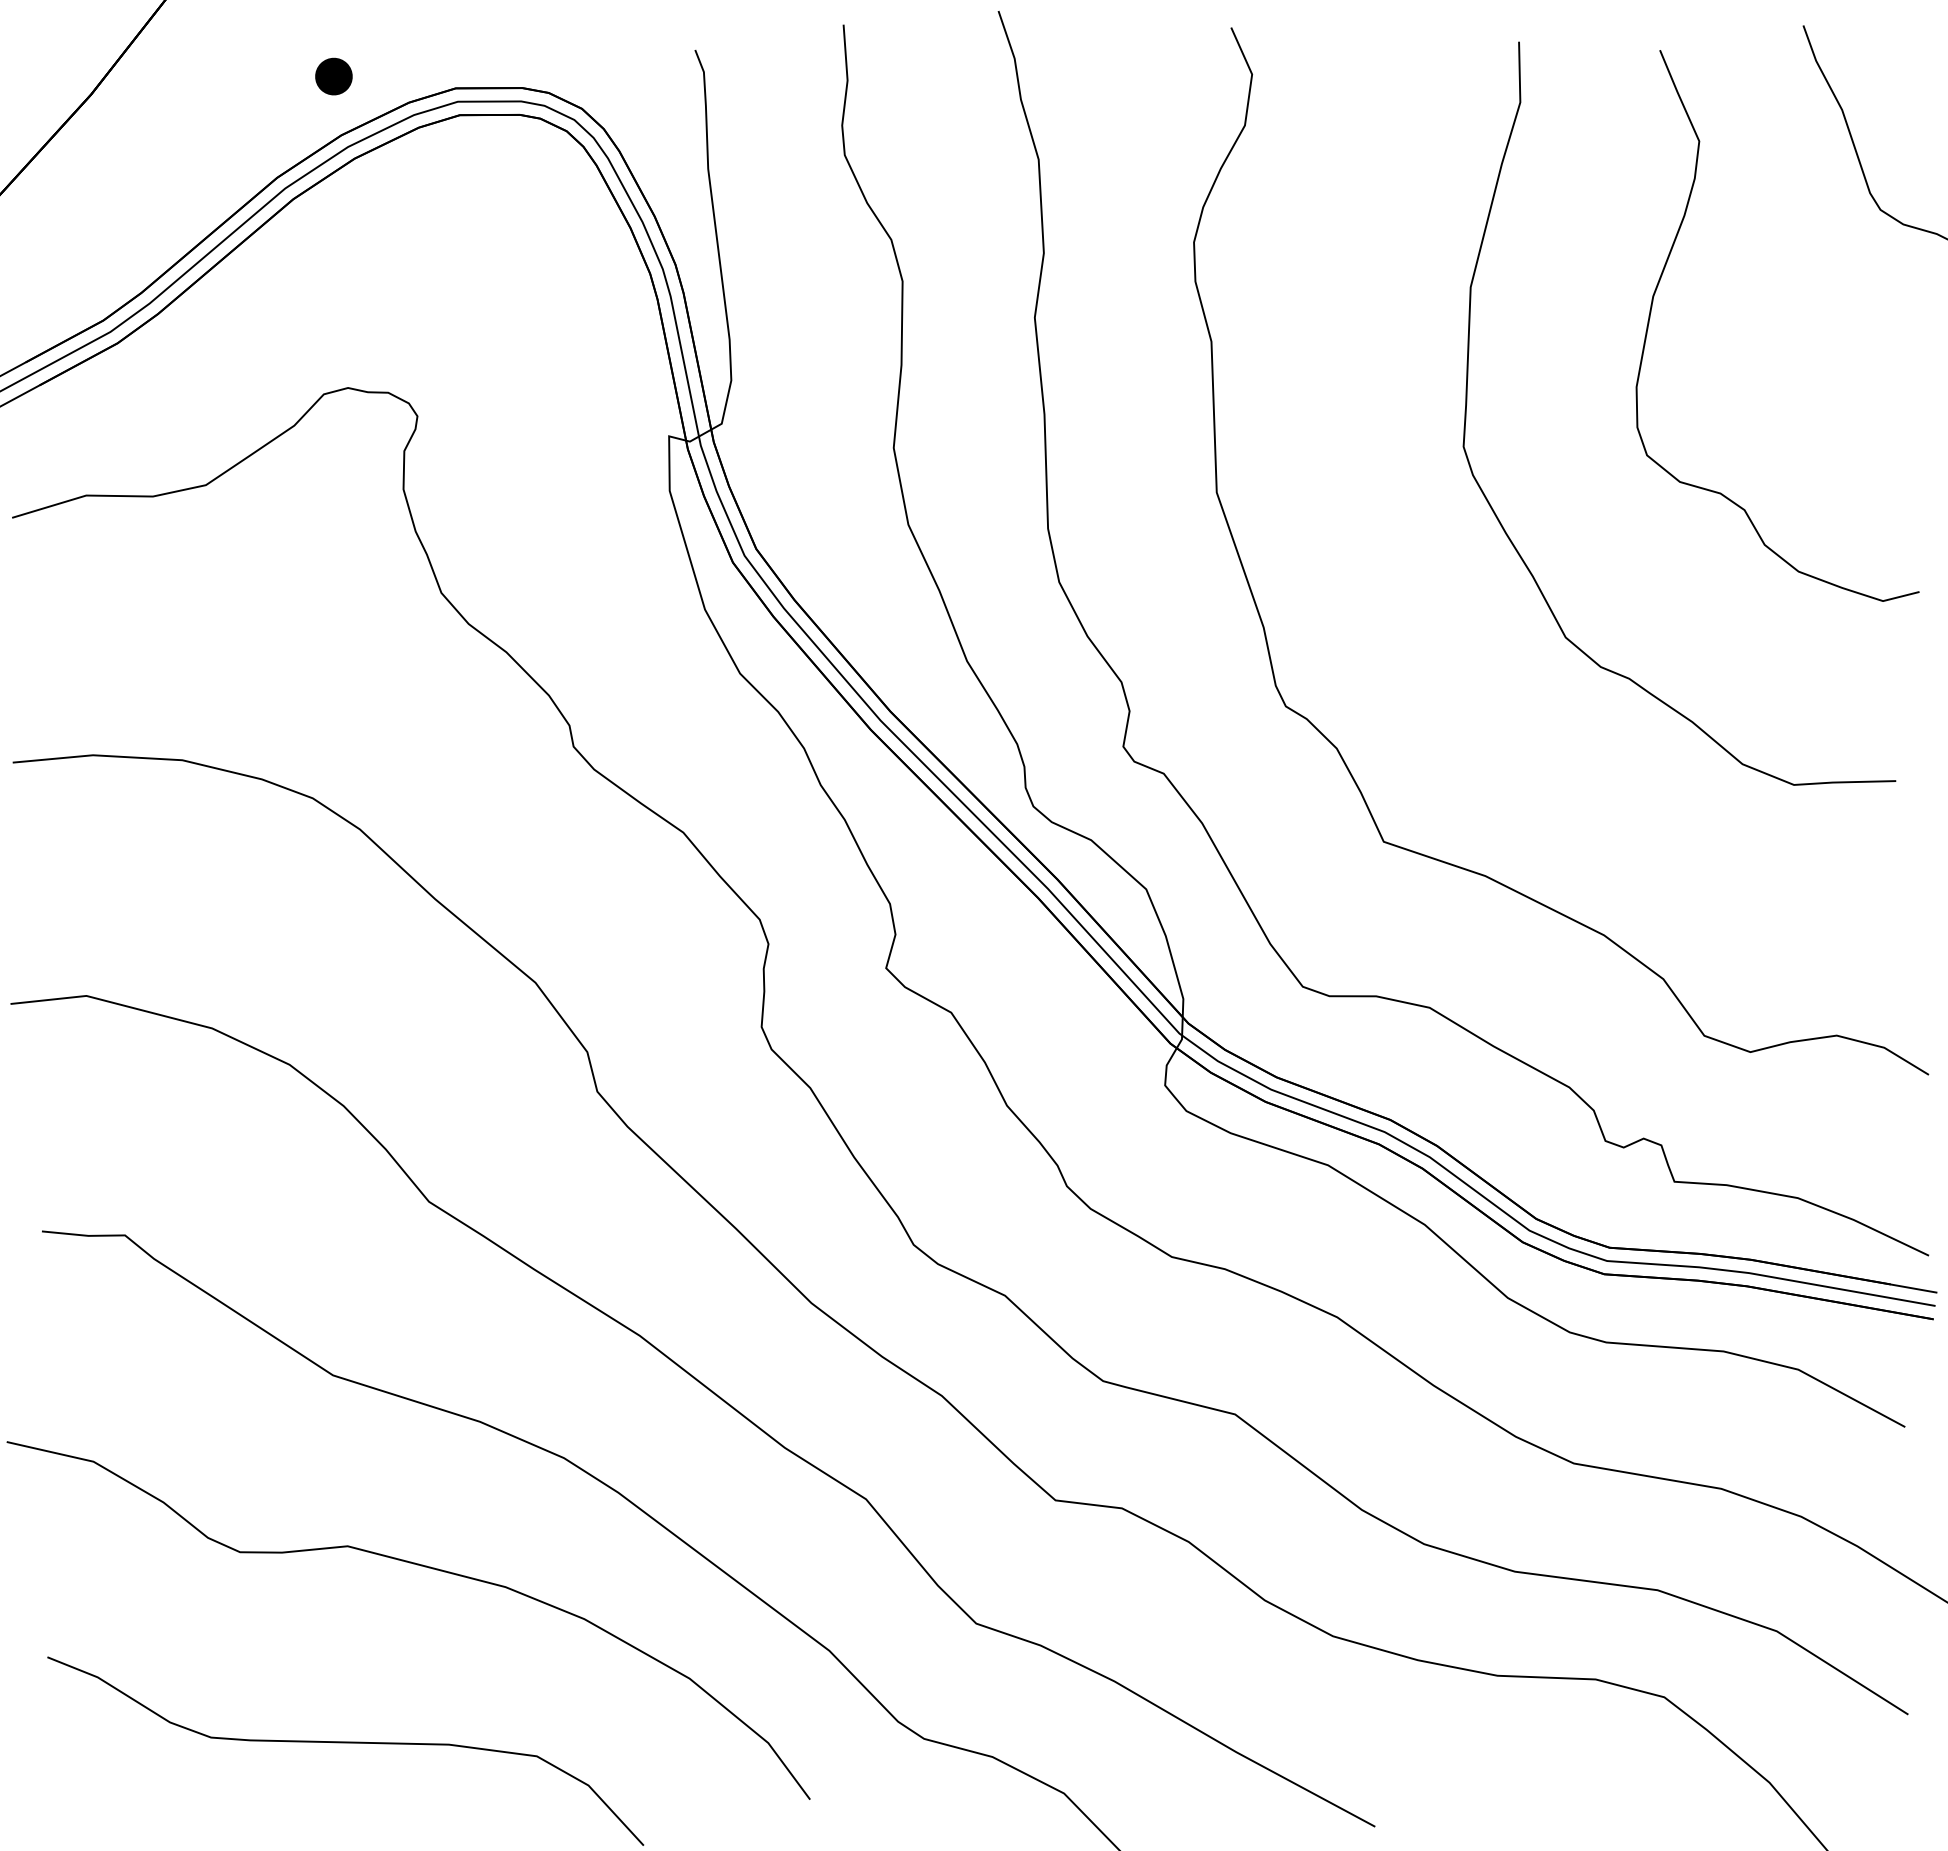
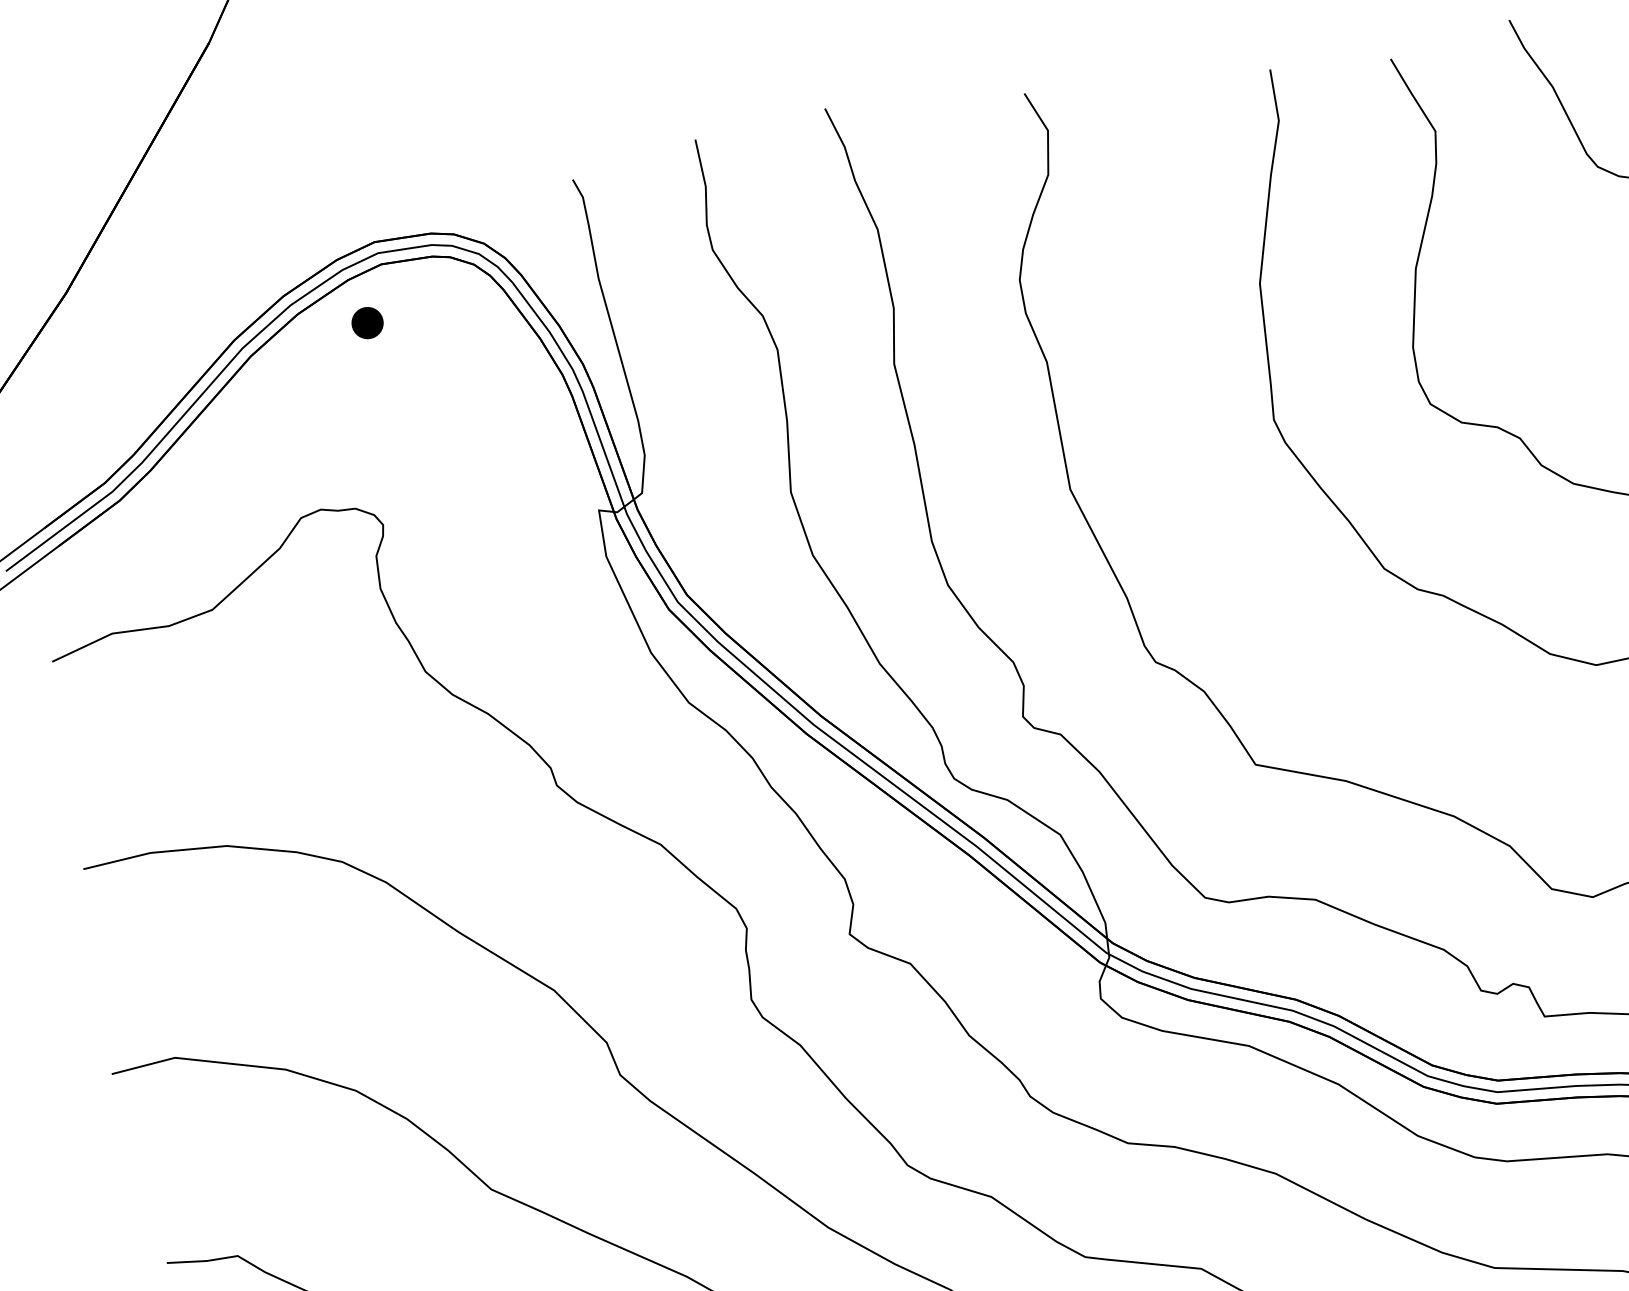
part: (333, 76) -> (367, 323), moved

